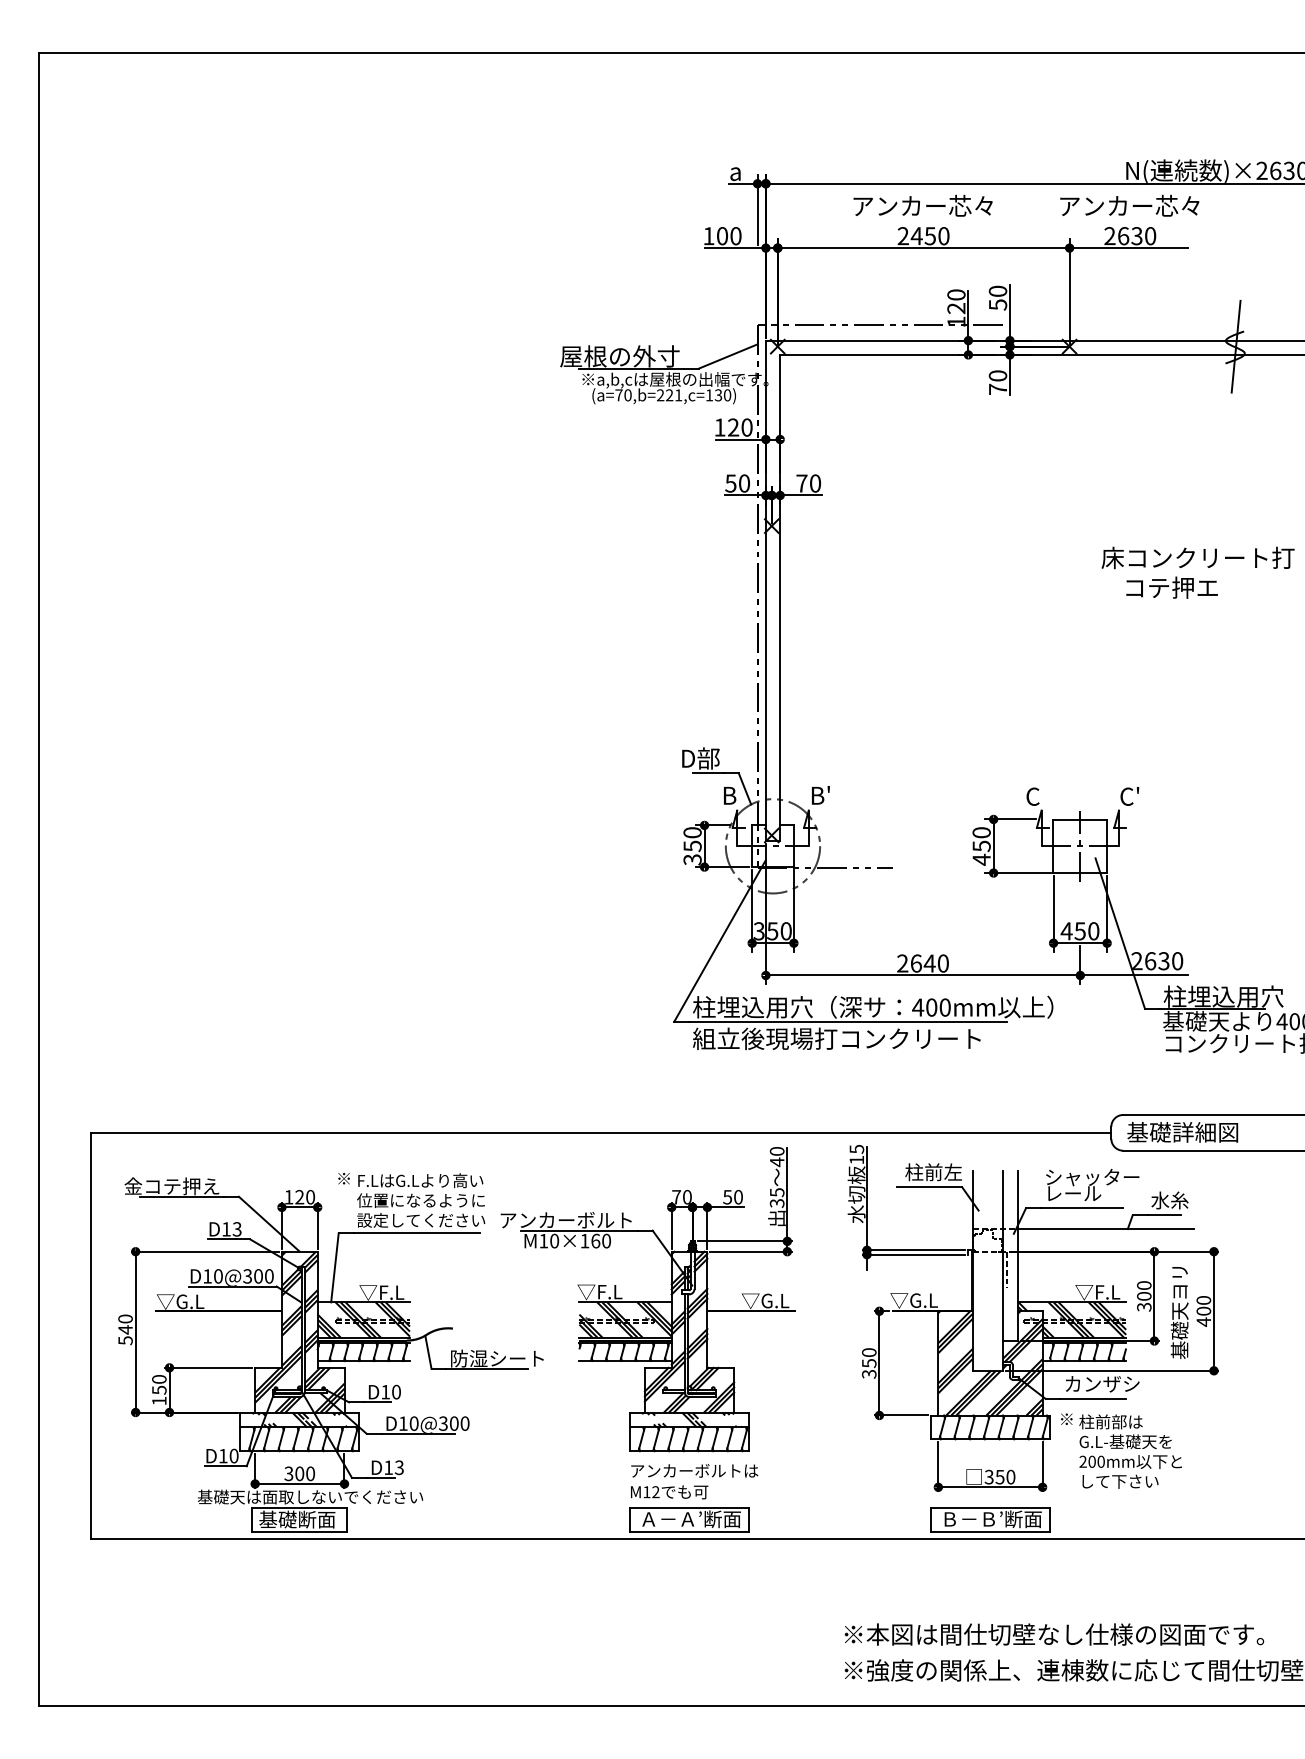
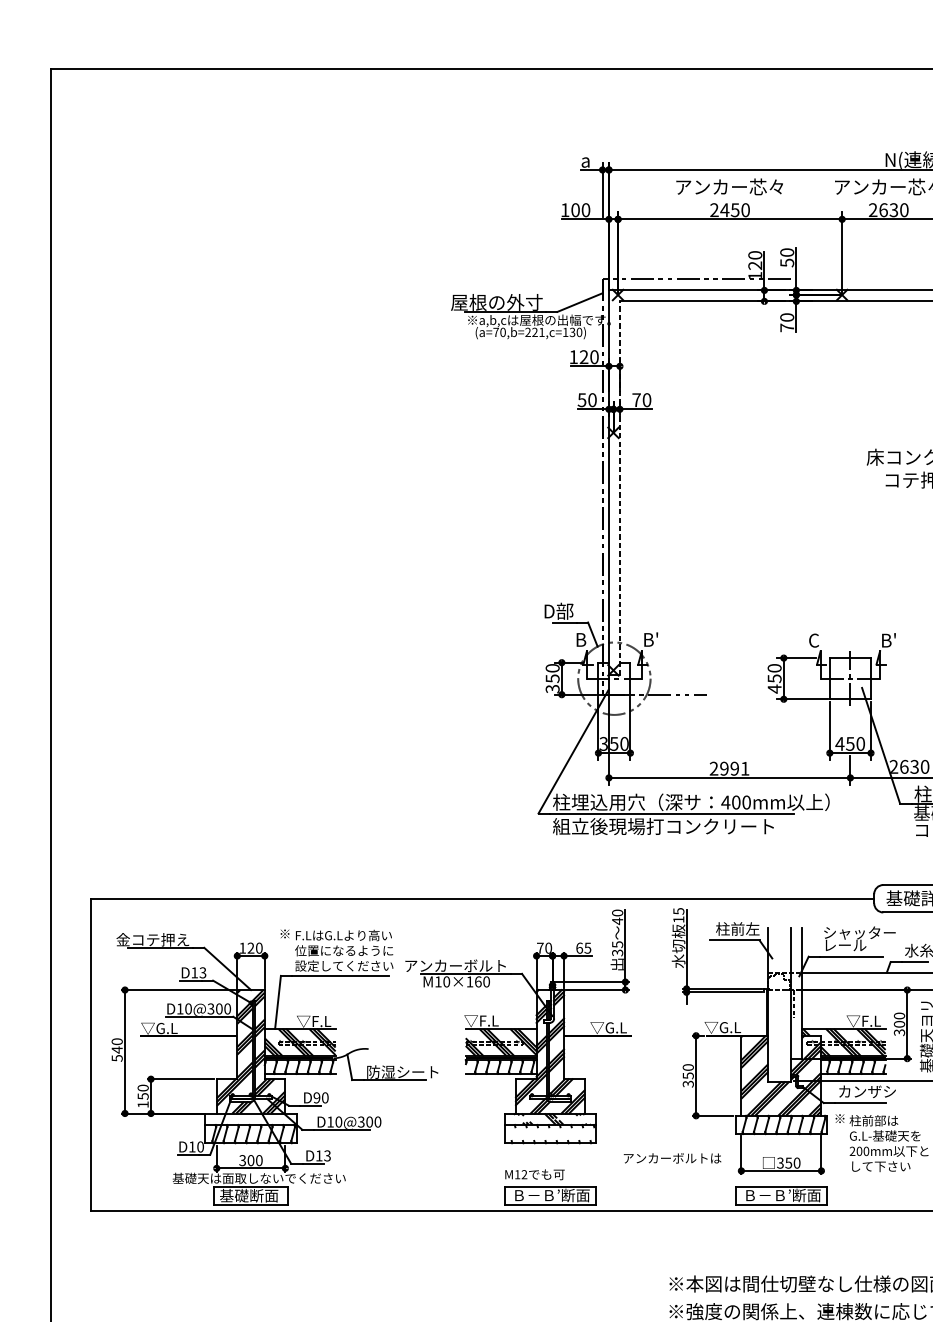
line: (780, 597) -> (620, 487), solid -> dashed
text: (1129, 796) -> (888, 640), C' -> B'
text: (929, 963) -> (734, 768), 2640 -> 2991
text: (732, 1196) -> (583, 947), 50 -> 65
text: (385, 1391) -> (316, 1097), D10 -> D90
hatch: (304, 1419) -> (254, 1118), removed
hatch: (688, 1439) -> (549, 1134), removed
text: (694, 1470) -> (672, 1158), moved
text: (668, 1519) -> (534, 1195), Ａ－Ａ’断面 -> Ｂ－Ｂ’断面

